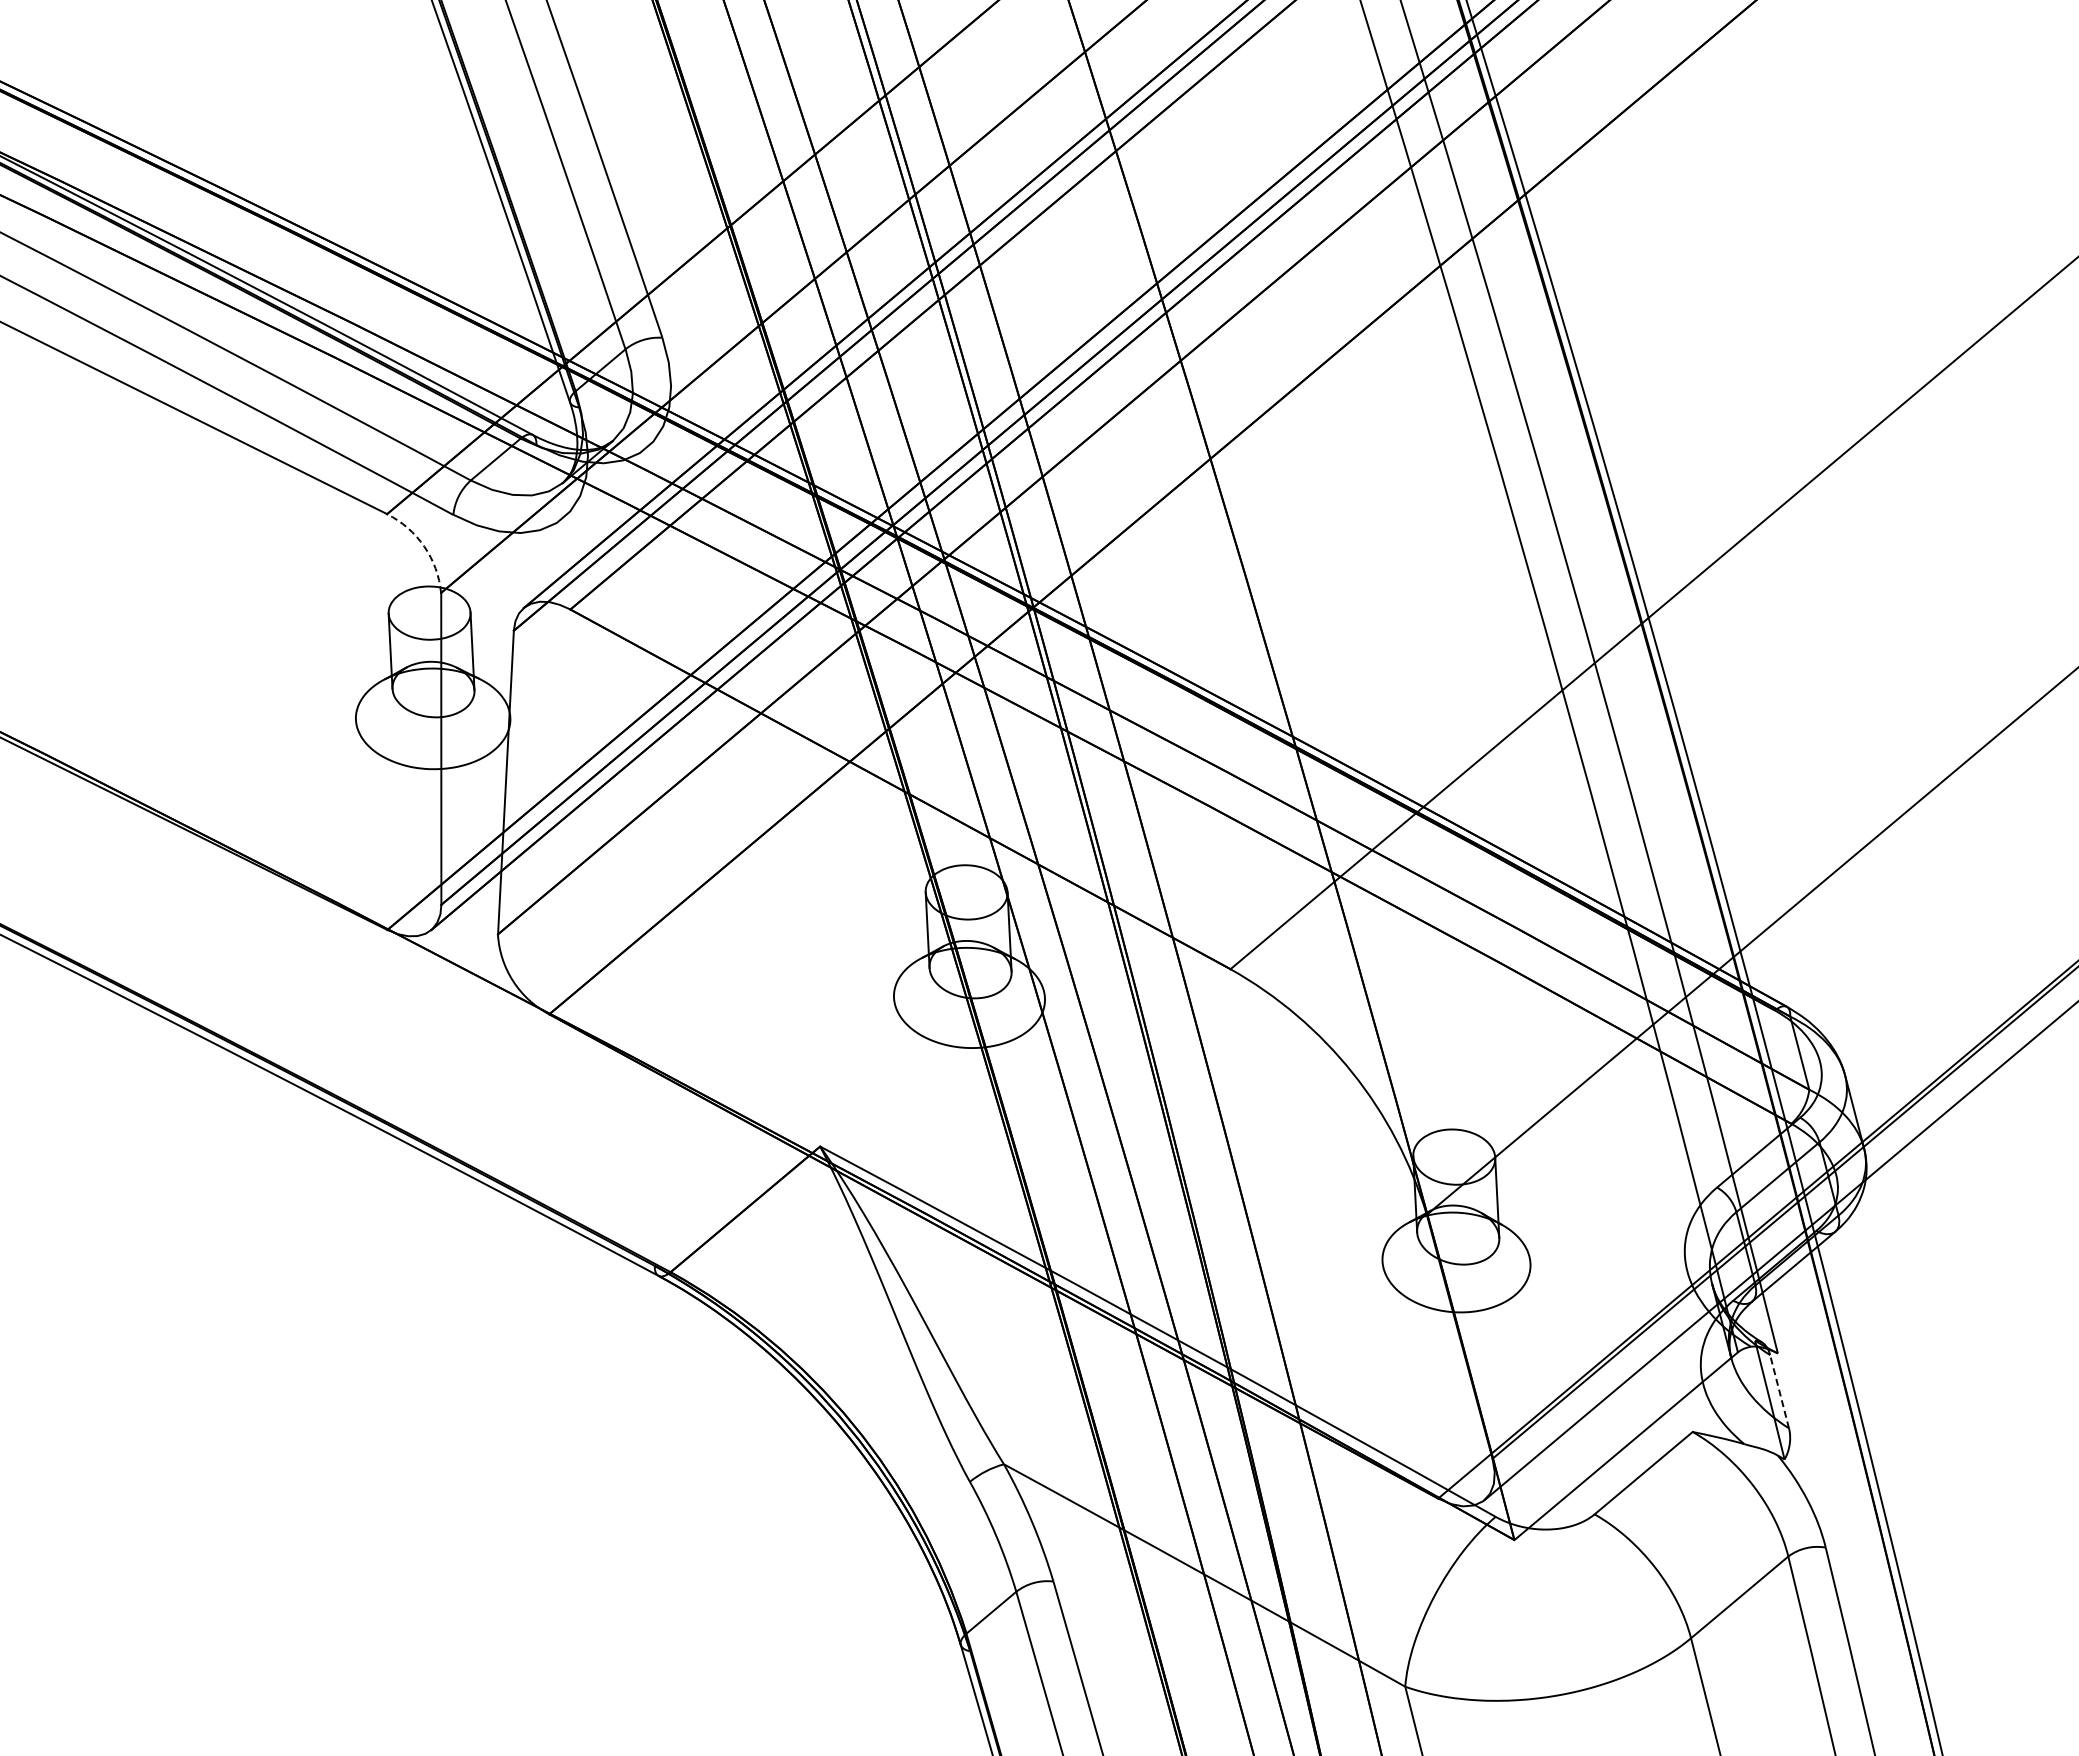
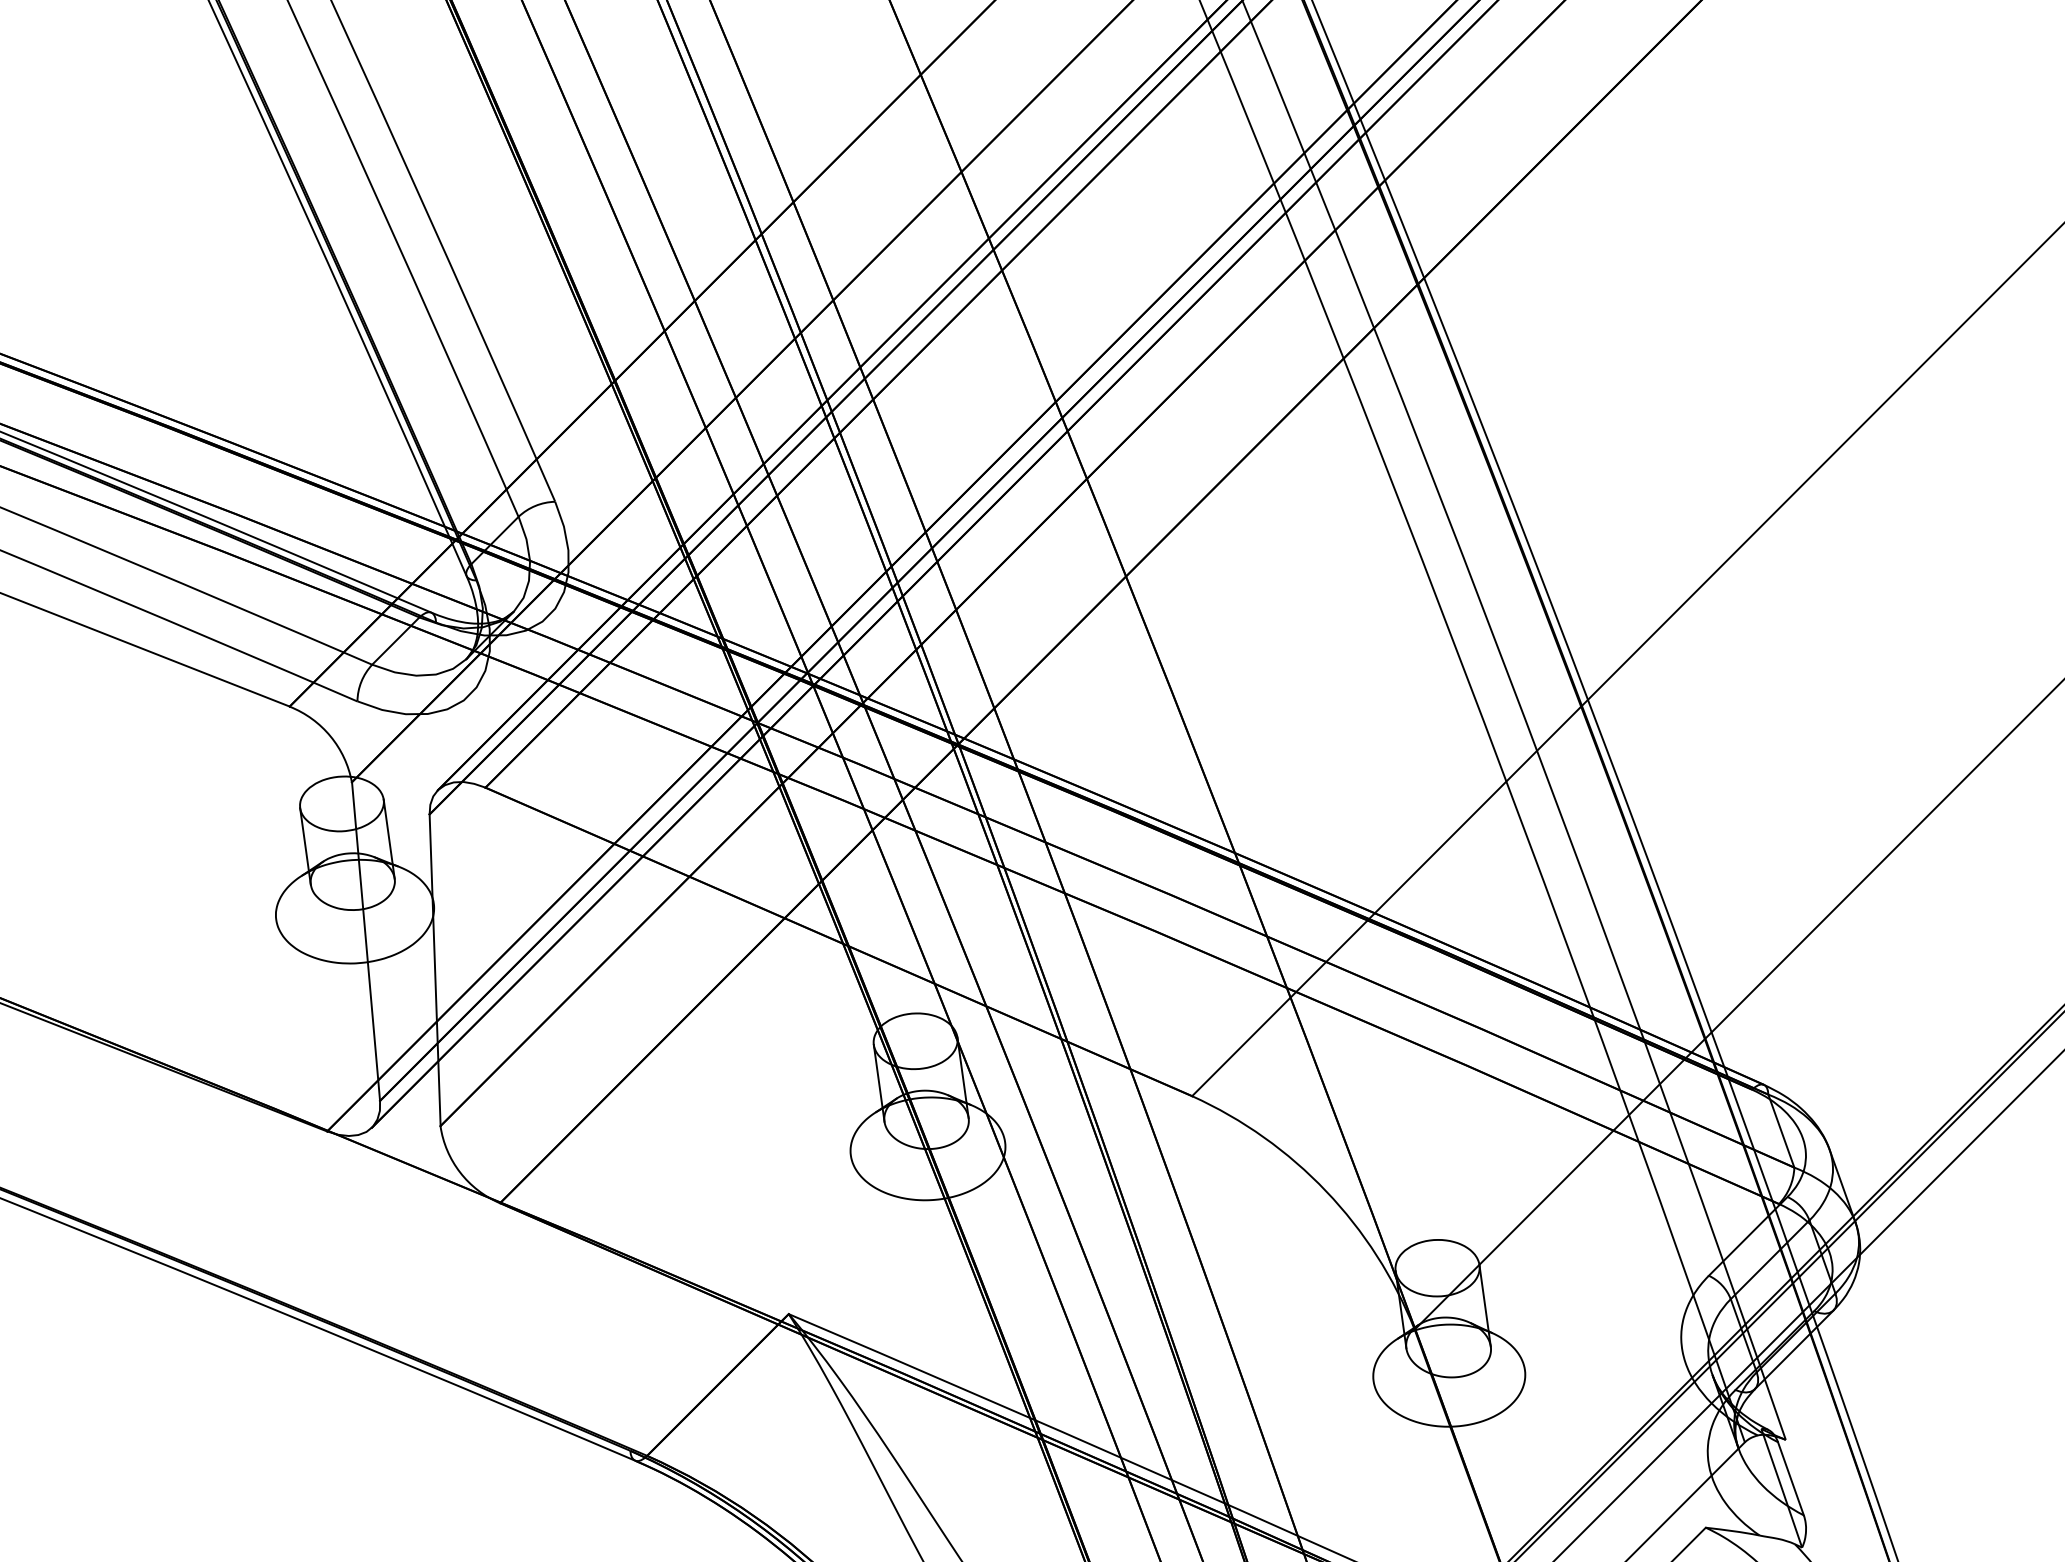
arc: (424, 546) -> (330, 736), dashed -> solid
line: (1779, 1391) -> (1790, 1478), dashed -> solid

